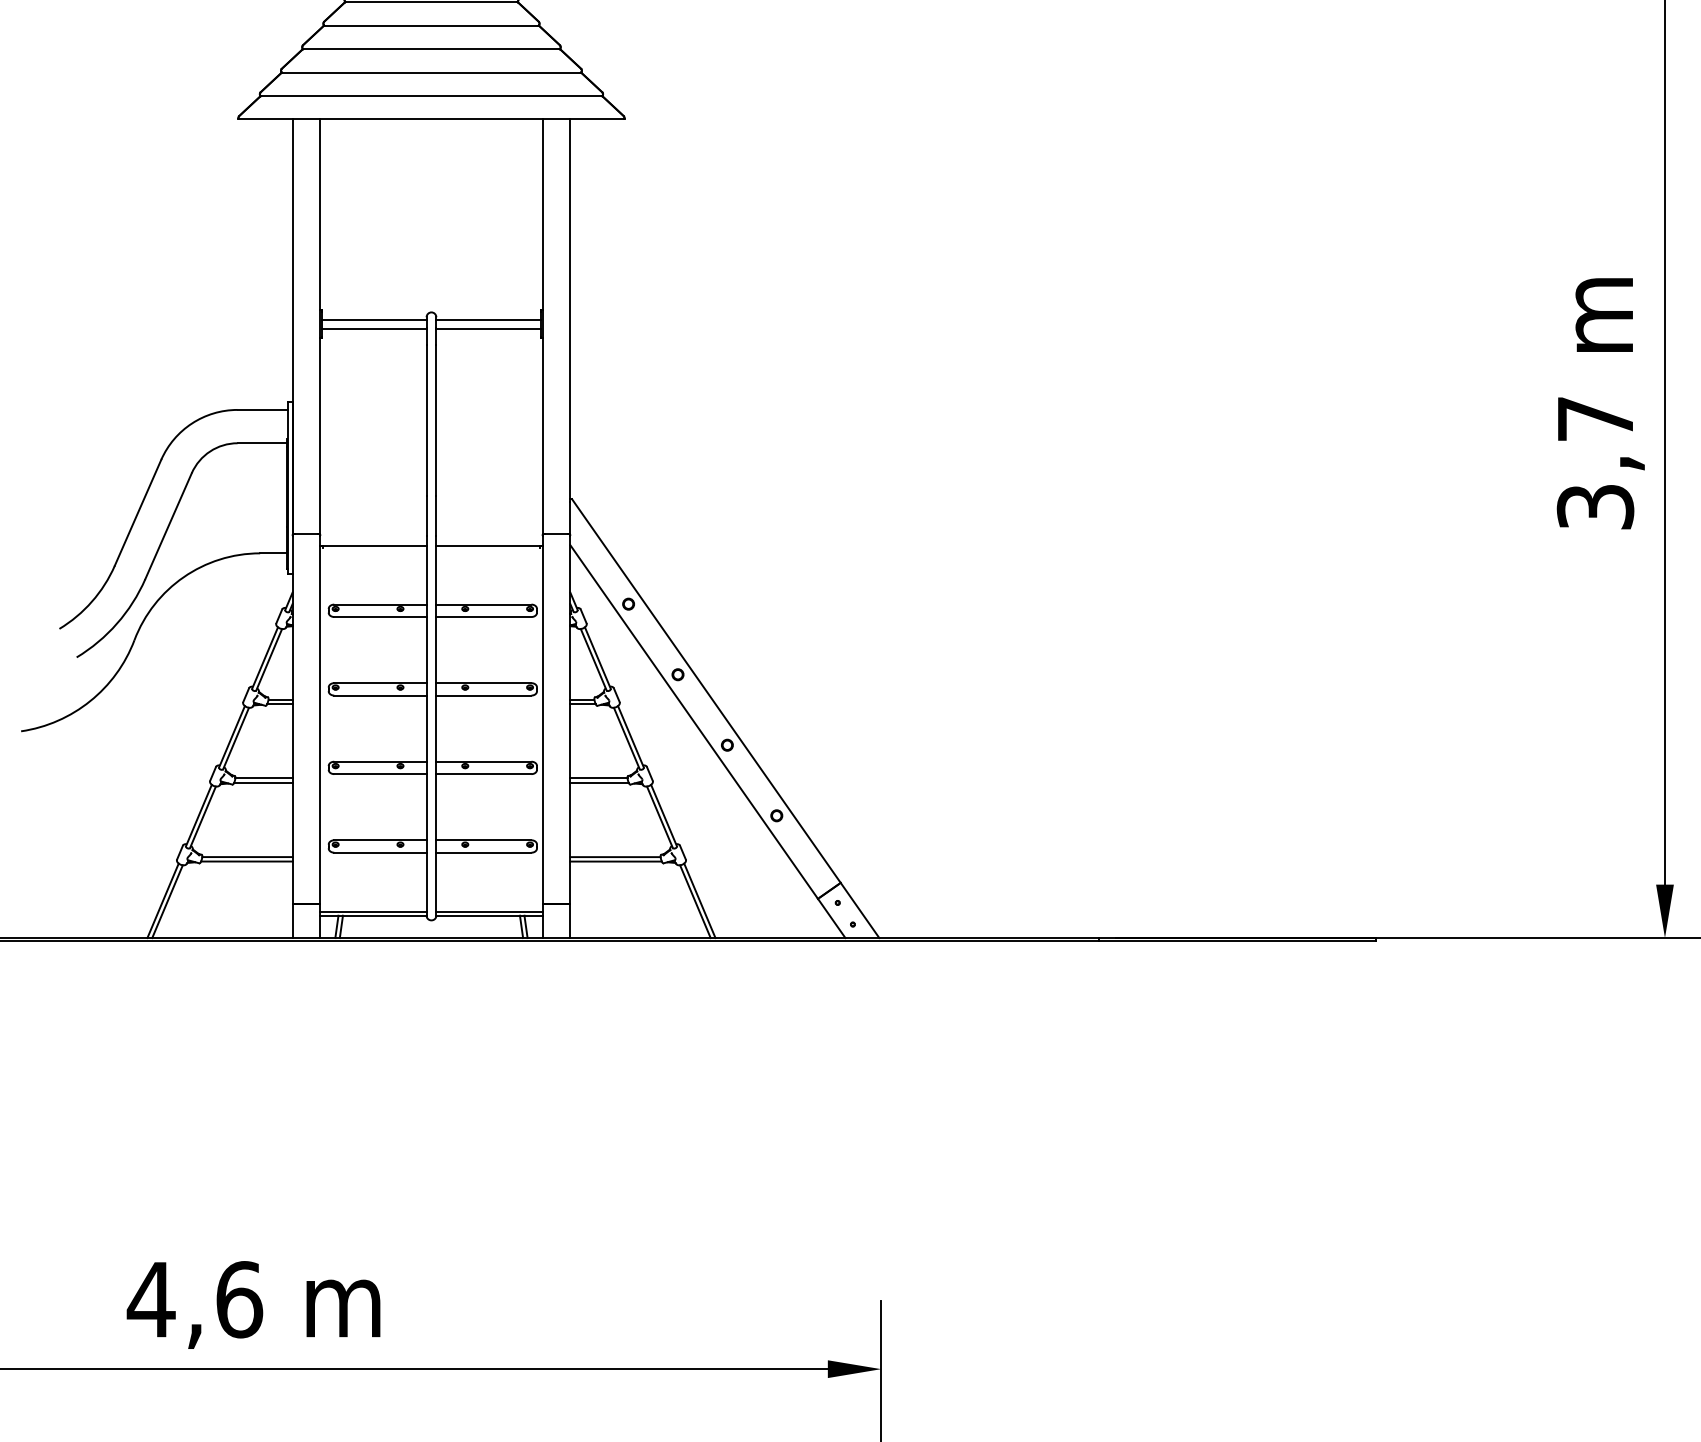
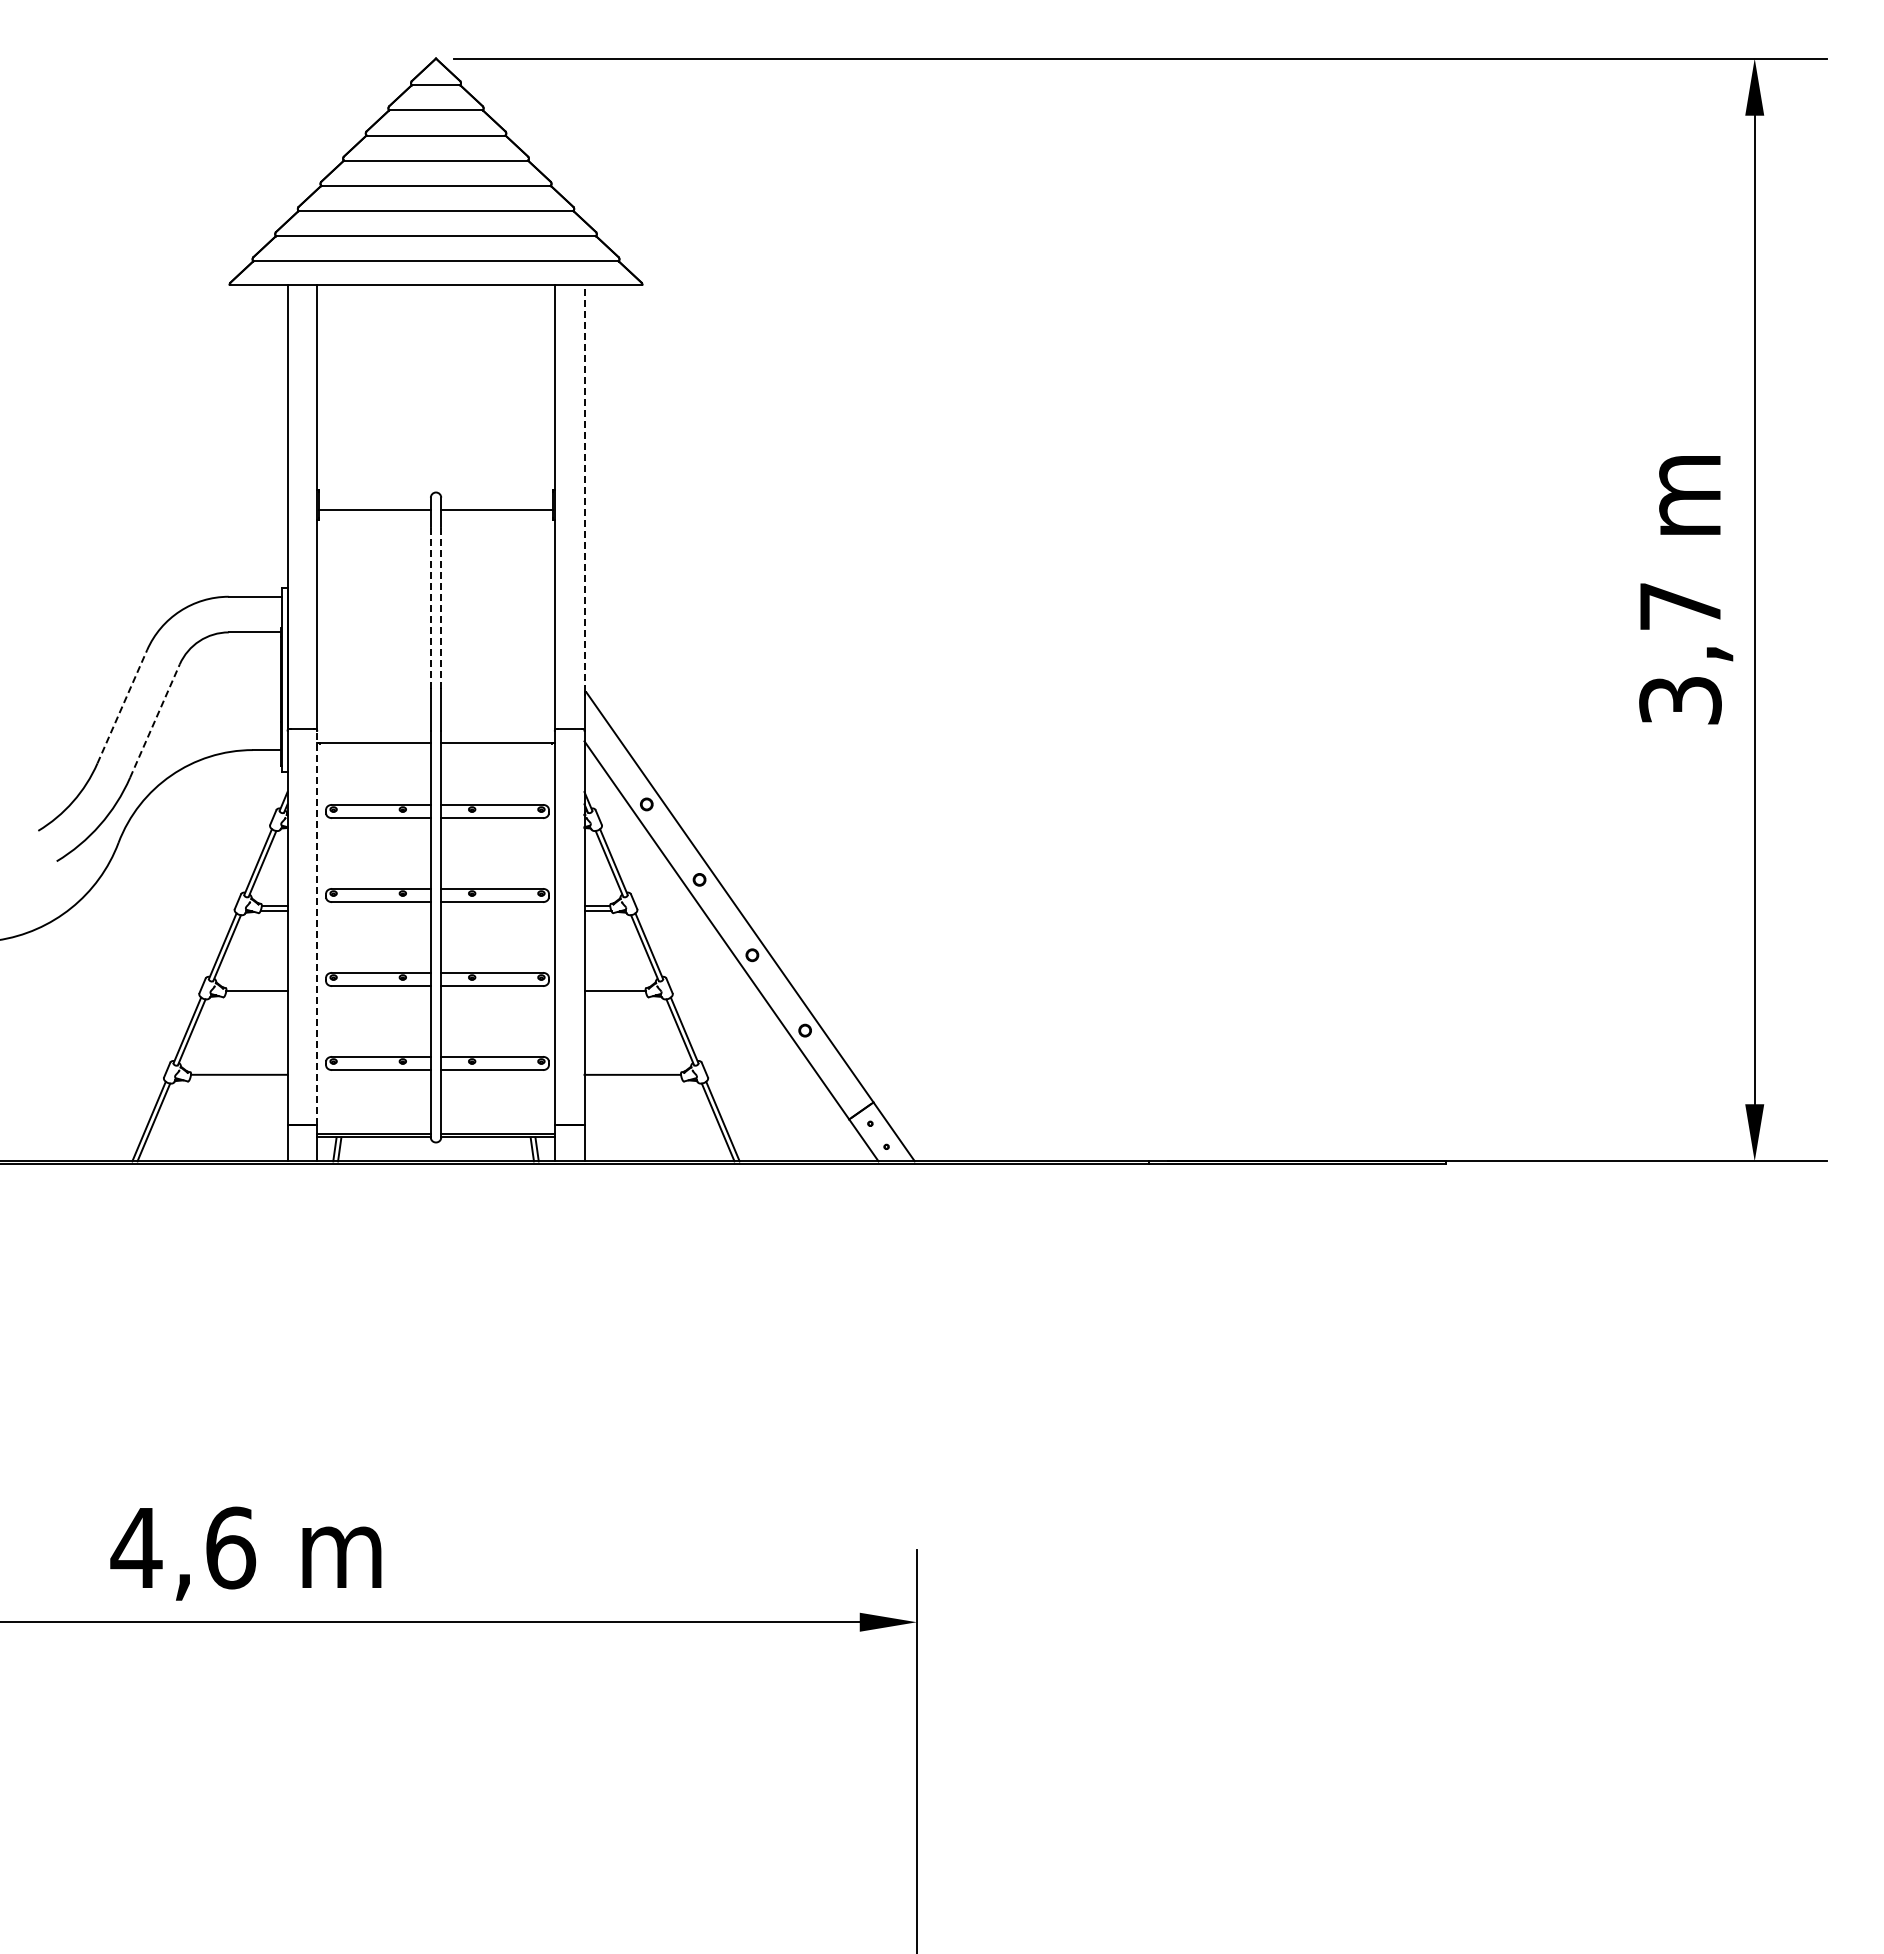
line: (570, 308) -> (584, 488), solid -> dashed
line: (373, 319) -> (374, 500), removed
line: (488, 319) -> (497, 500), removed
line: (426, 420) -> (430, 608), solid -> dashed
line: (436, 420) -> (441, 608), solid -> dashed
line: (138, 512) -> (122, 706), solid -> dashed
line: (168, 526) -> (154, 721), solid -> dashed
line: (320, 720) -> (317, 928), solid -> dashed
line: (263, 782) -> (256, 995), removed
line: (599, 782) -> (615, 995), removed
line: (246, 861) -> (238, 1079), removed
line: (616, 861) -> (633, 1079), removed

